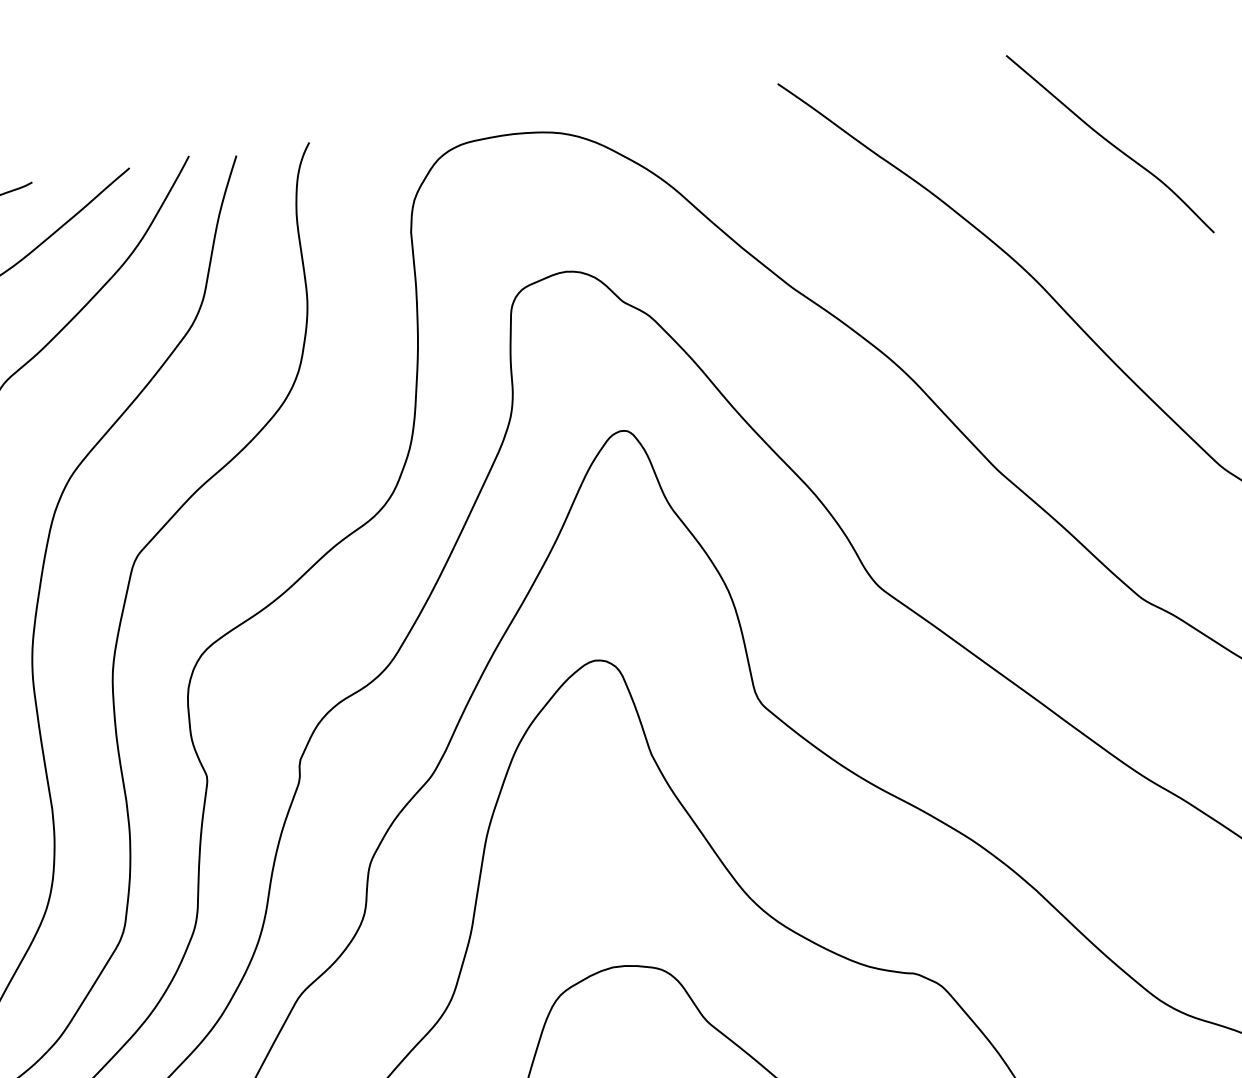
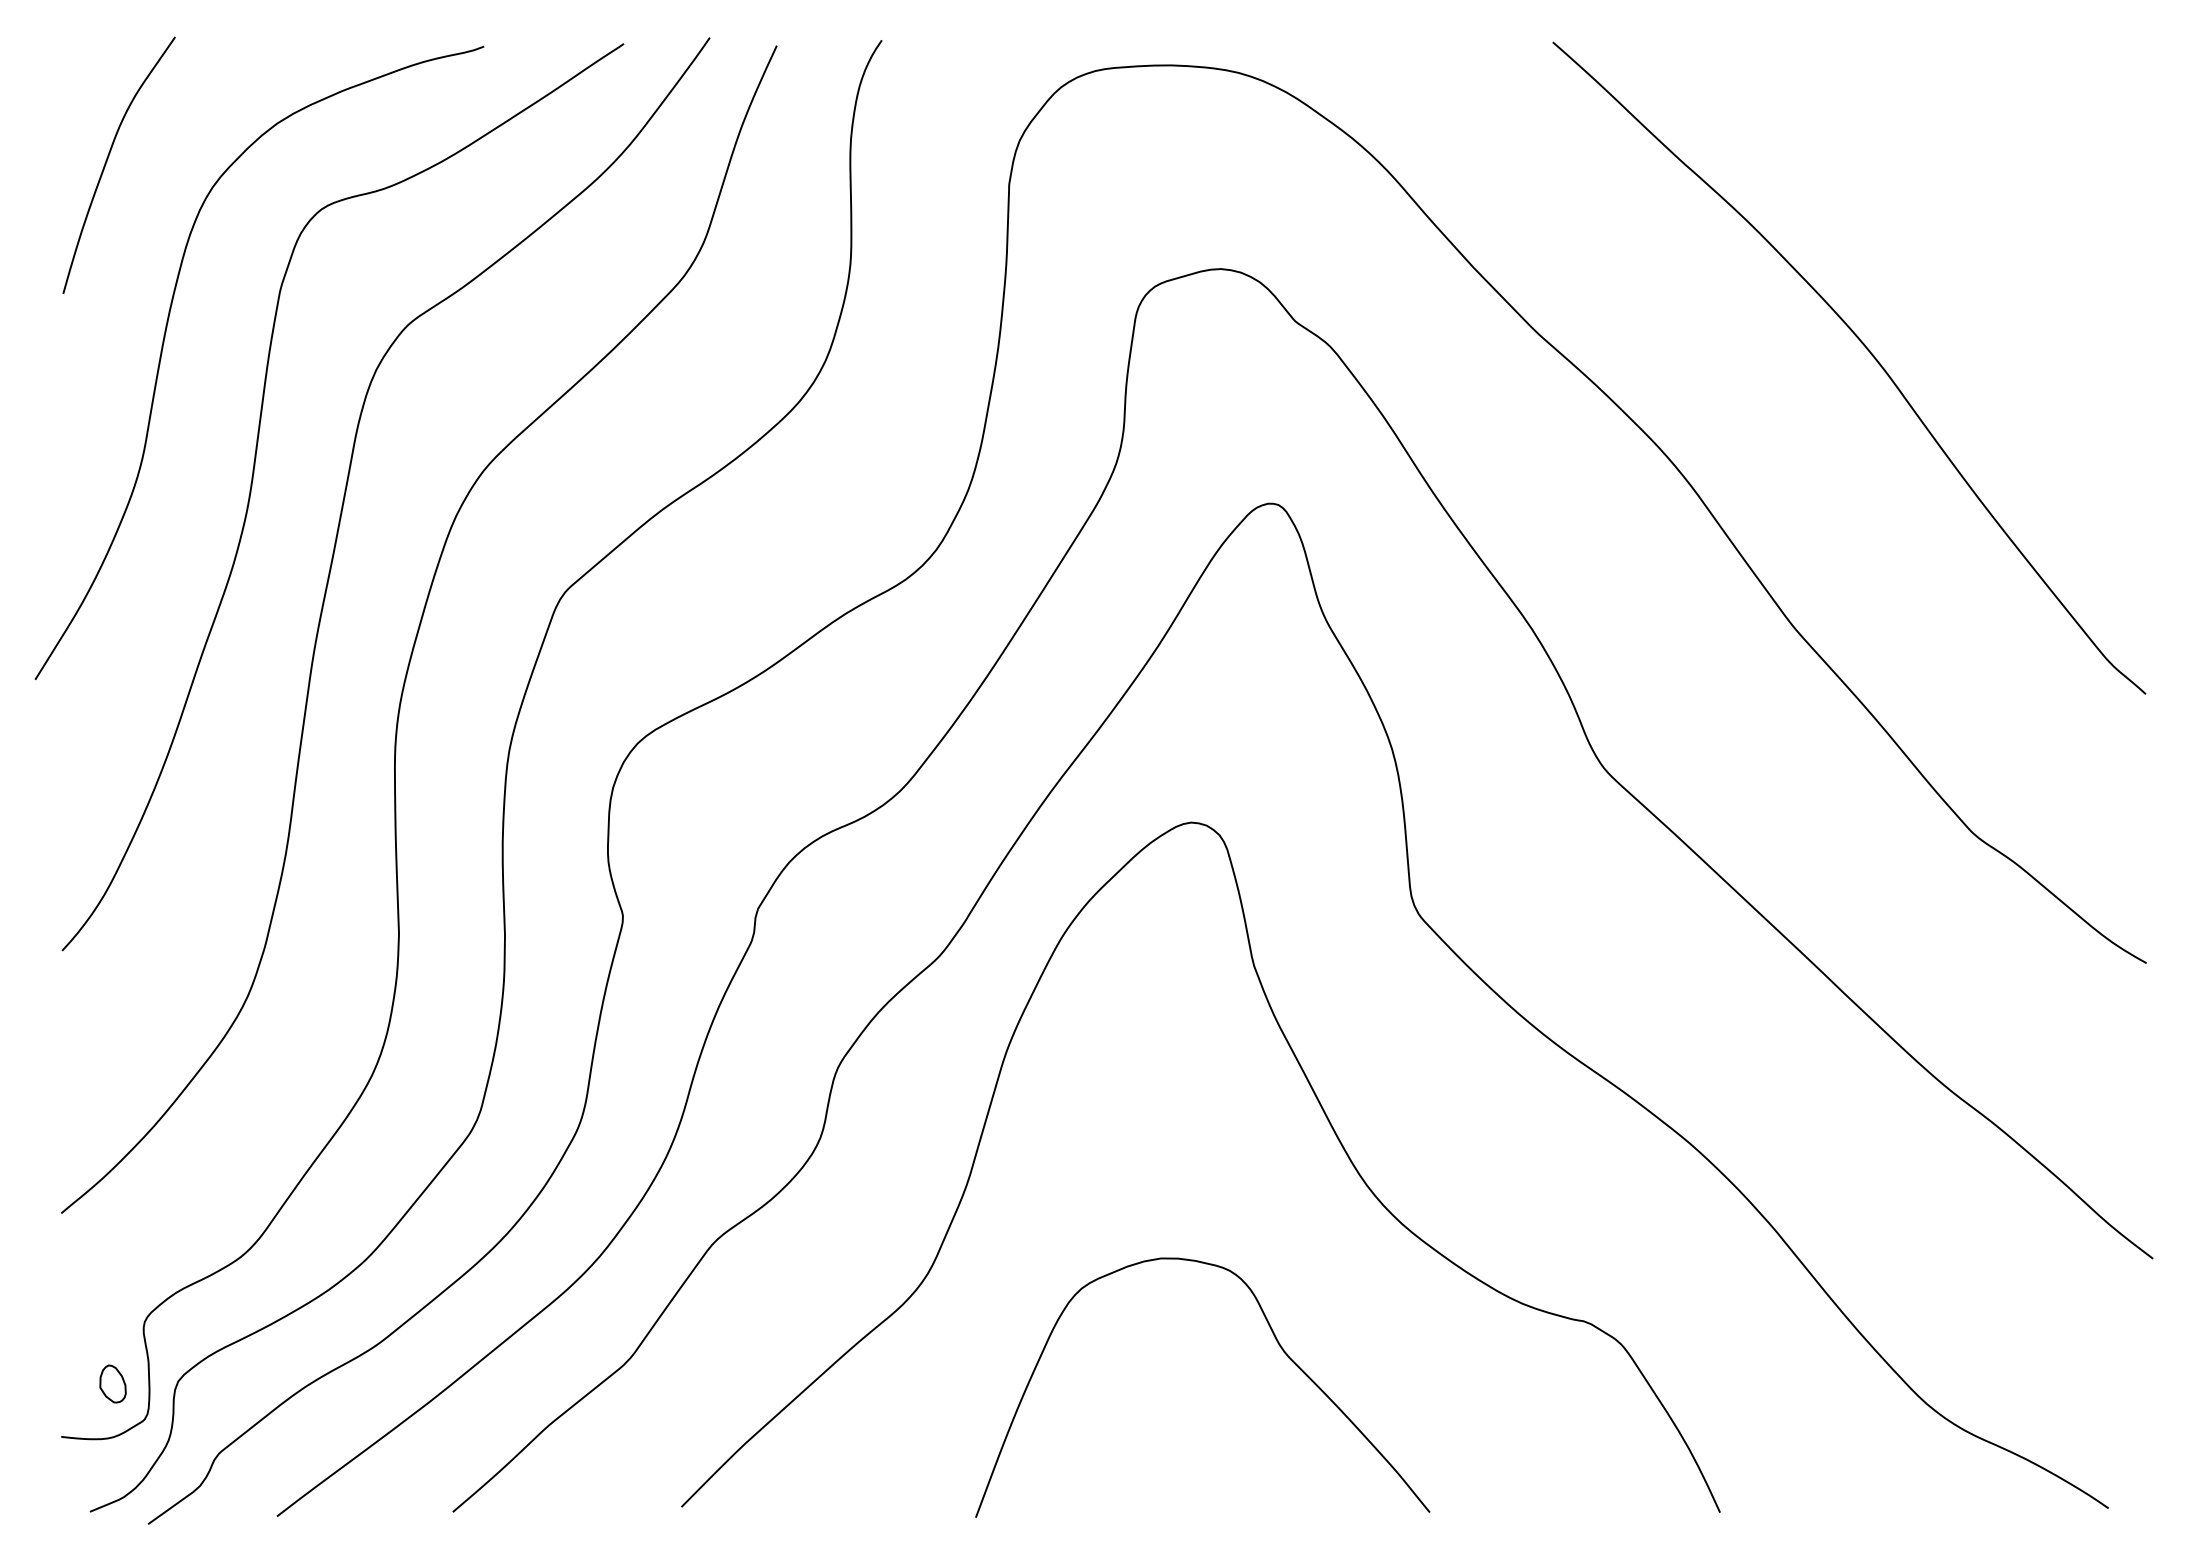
curve: (1109, 143) -> (2010, 186), removed

